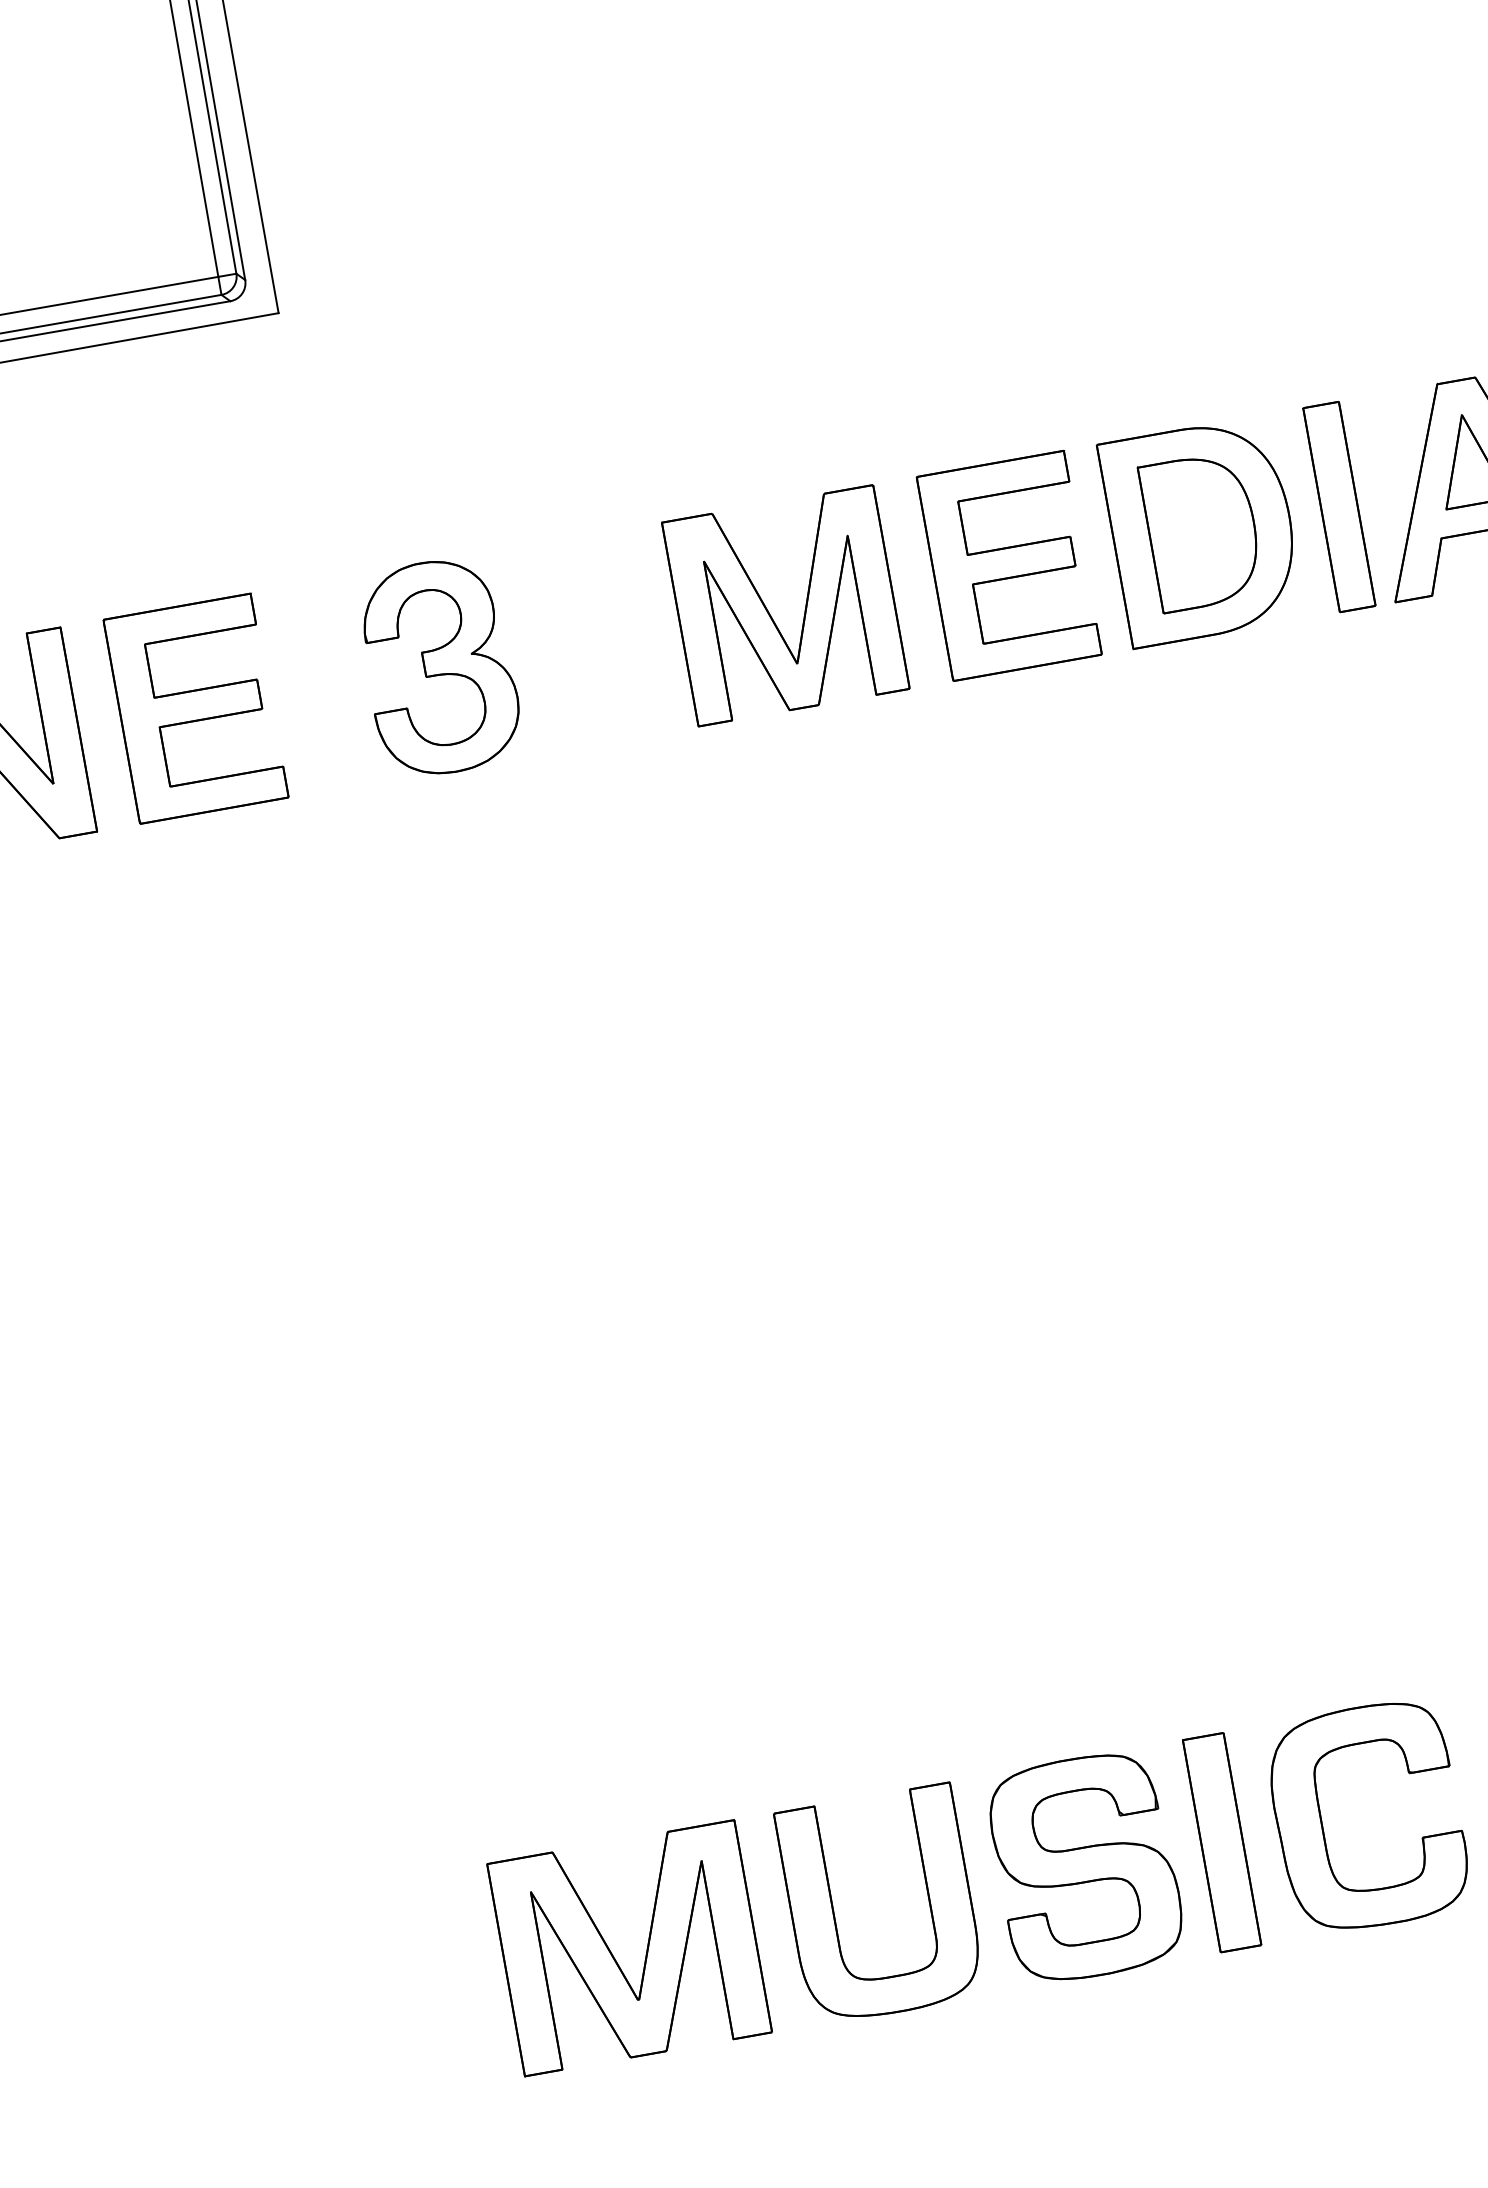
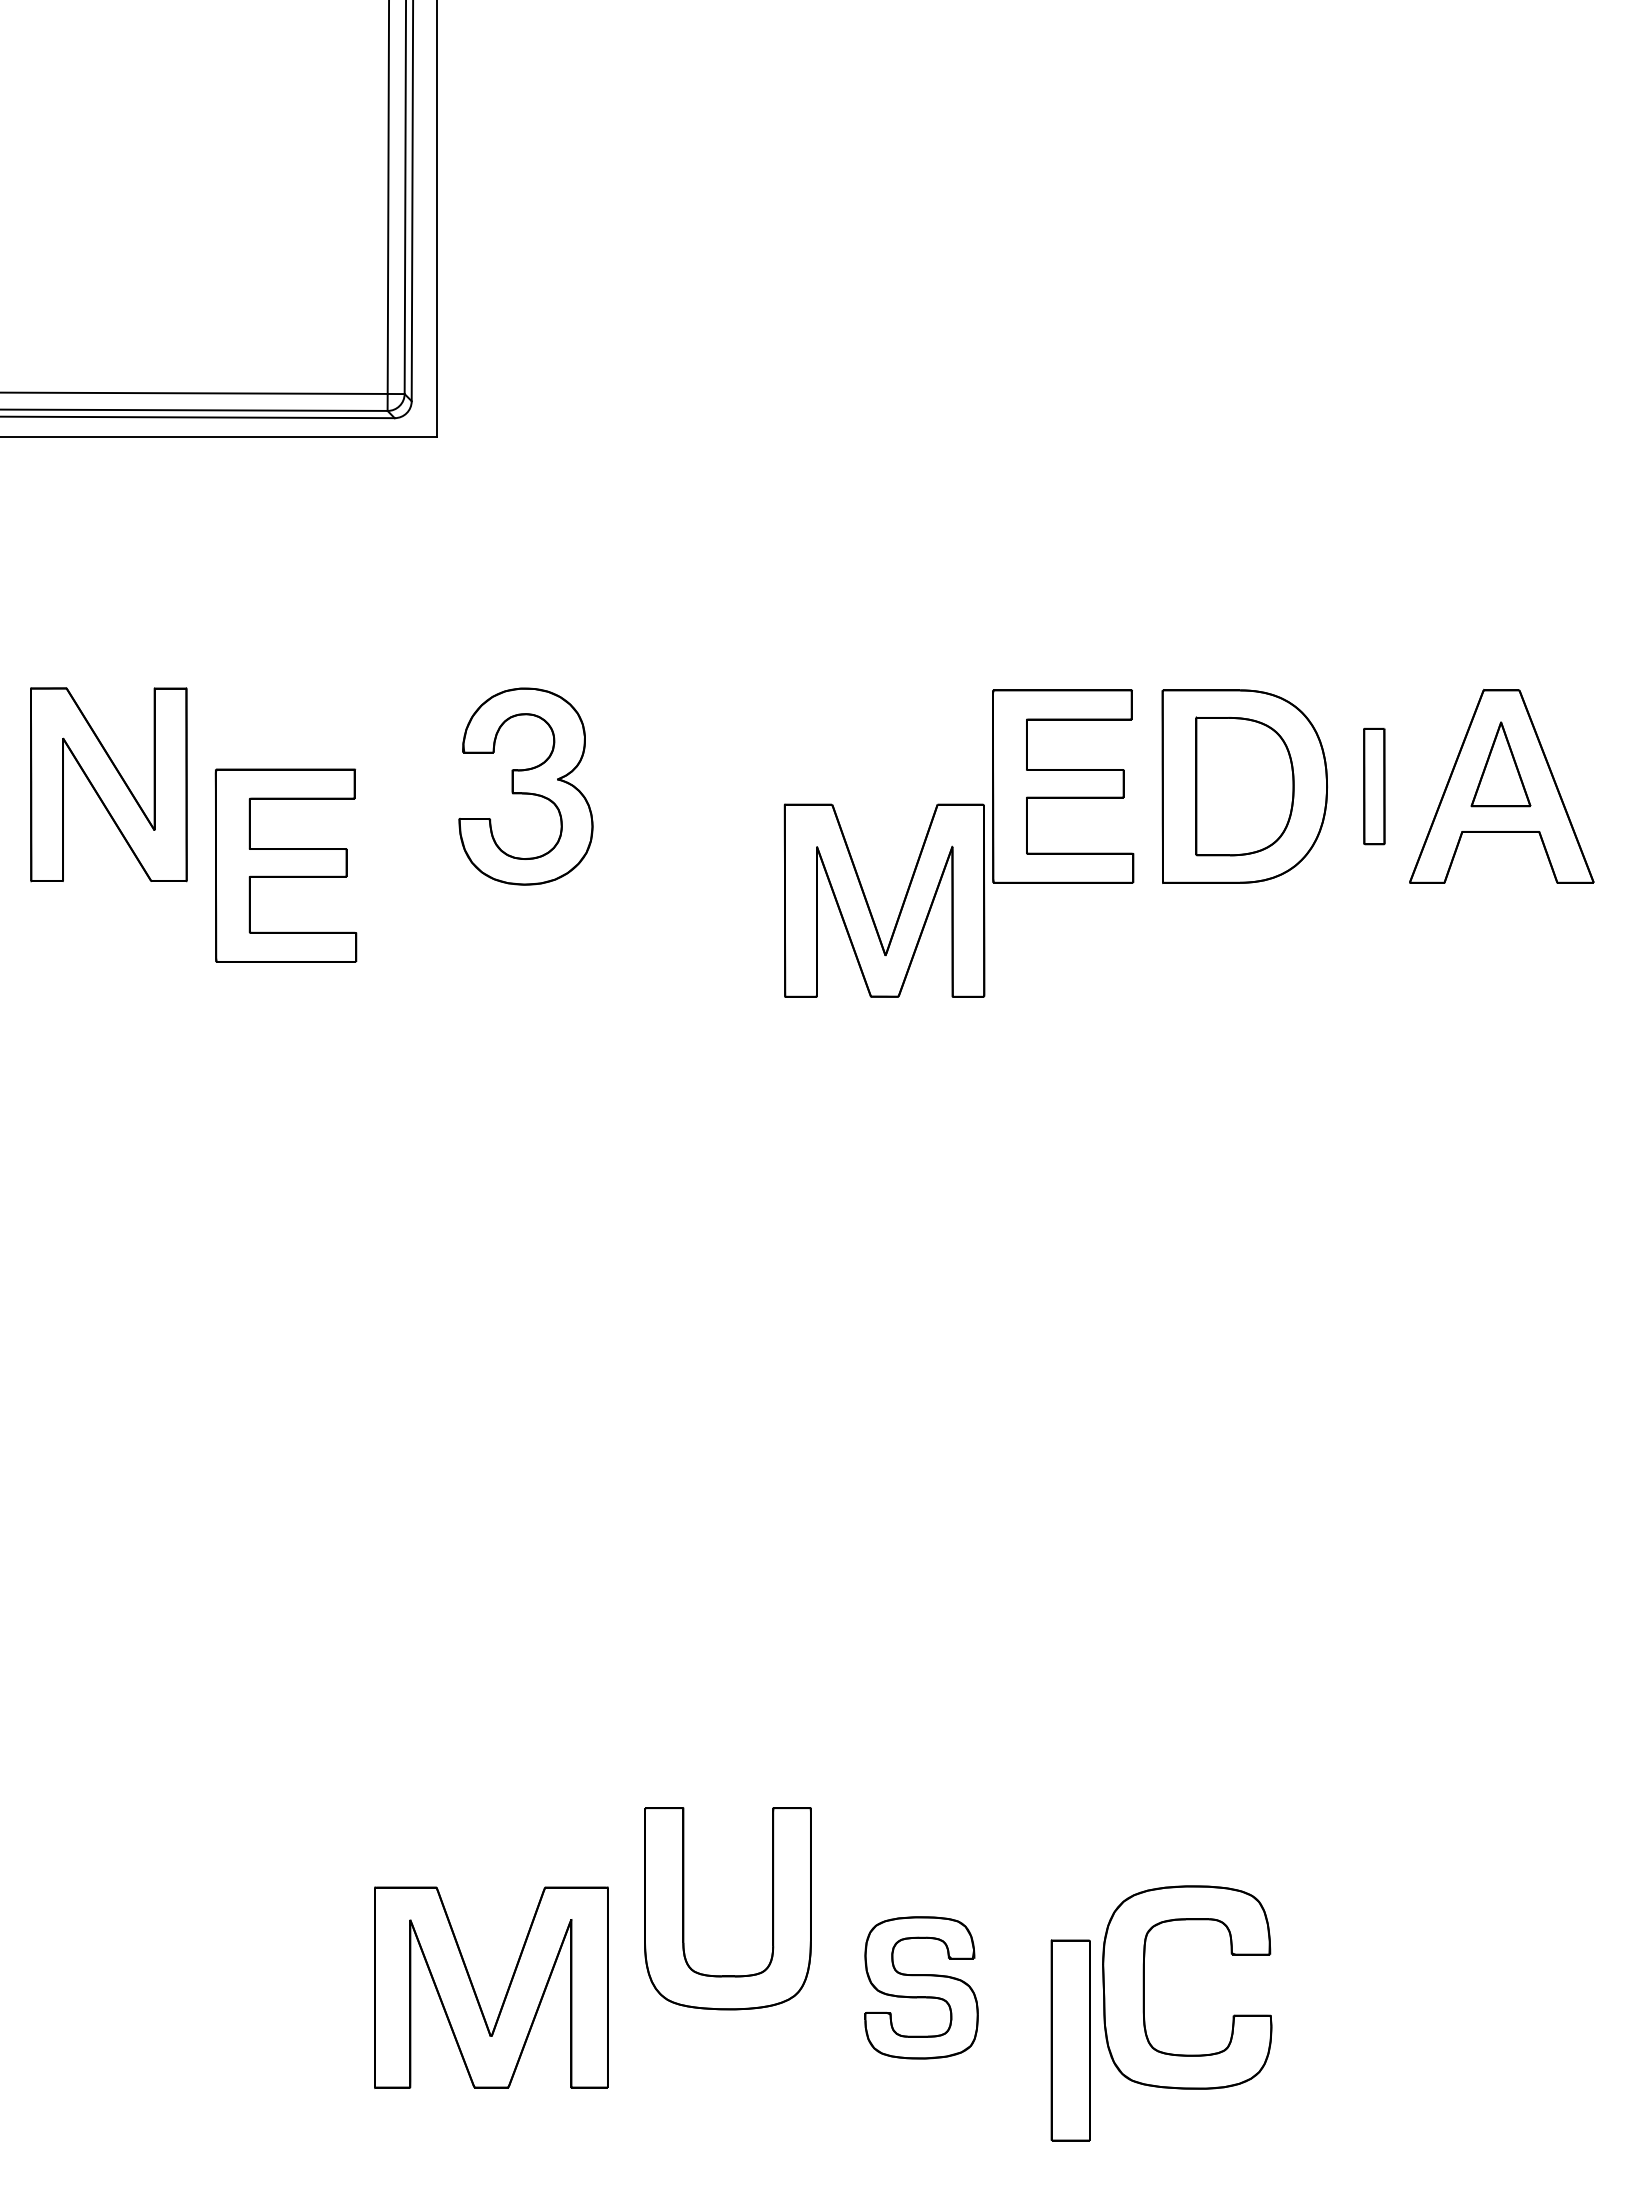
part: (1339, 506) -> (1374, 786), size x0.6
part: (770, 614) -> (869, 906), moved
part: (195, 708) -> (285, 865), moved
part: (1221, 1842) -> (1070, 2040), moved
part: (1085, 1866) -> (921, 1987), size x0.7
part: (834, 1912) -> (684, 1908), moved

